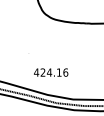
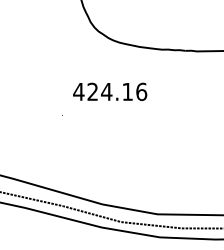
text: (51, 72) -> (110, 91), moved

